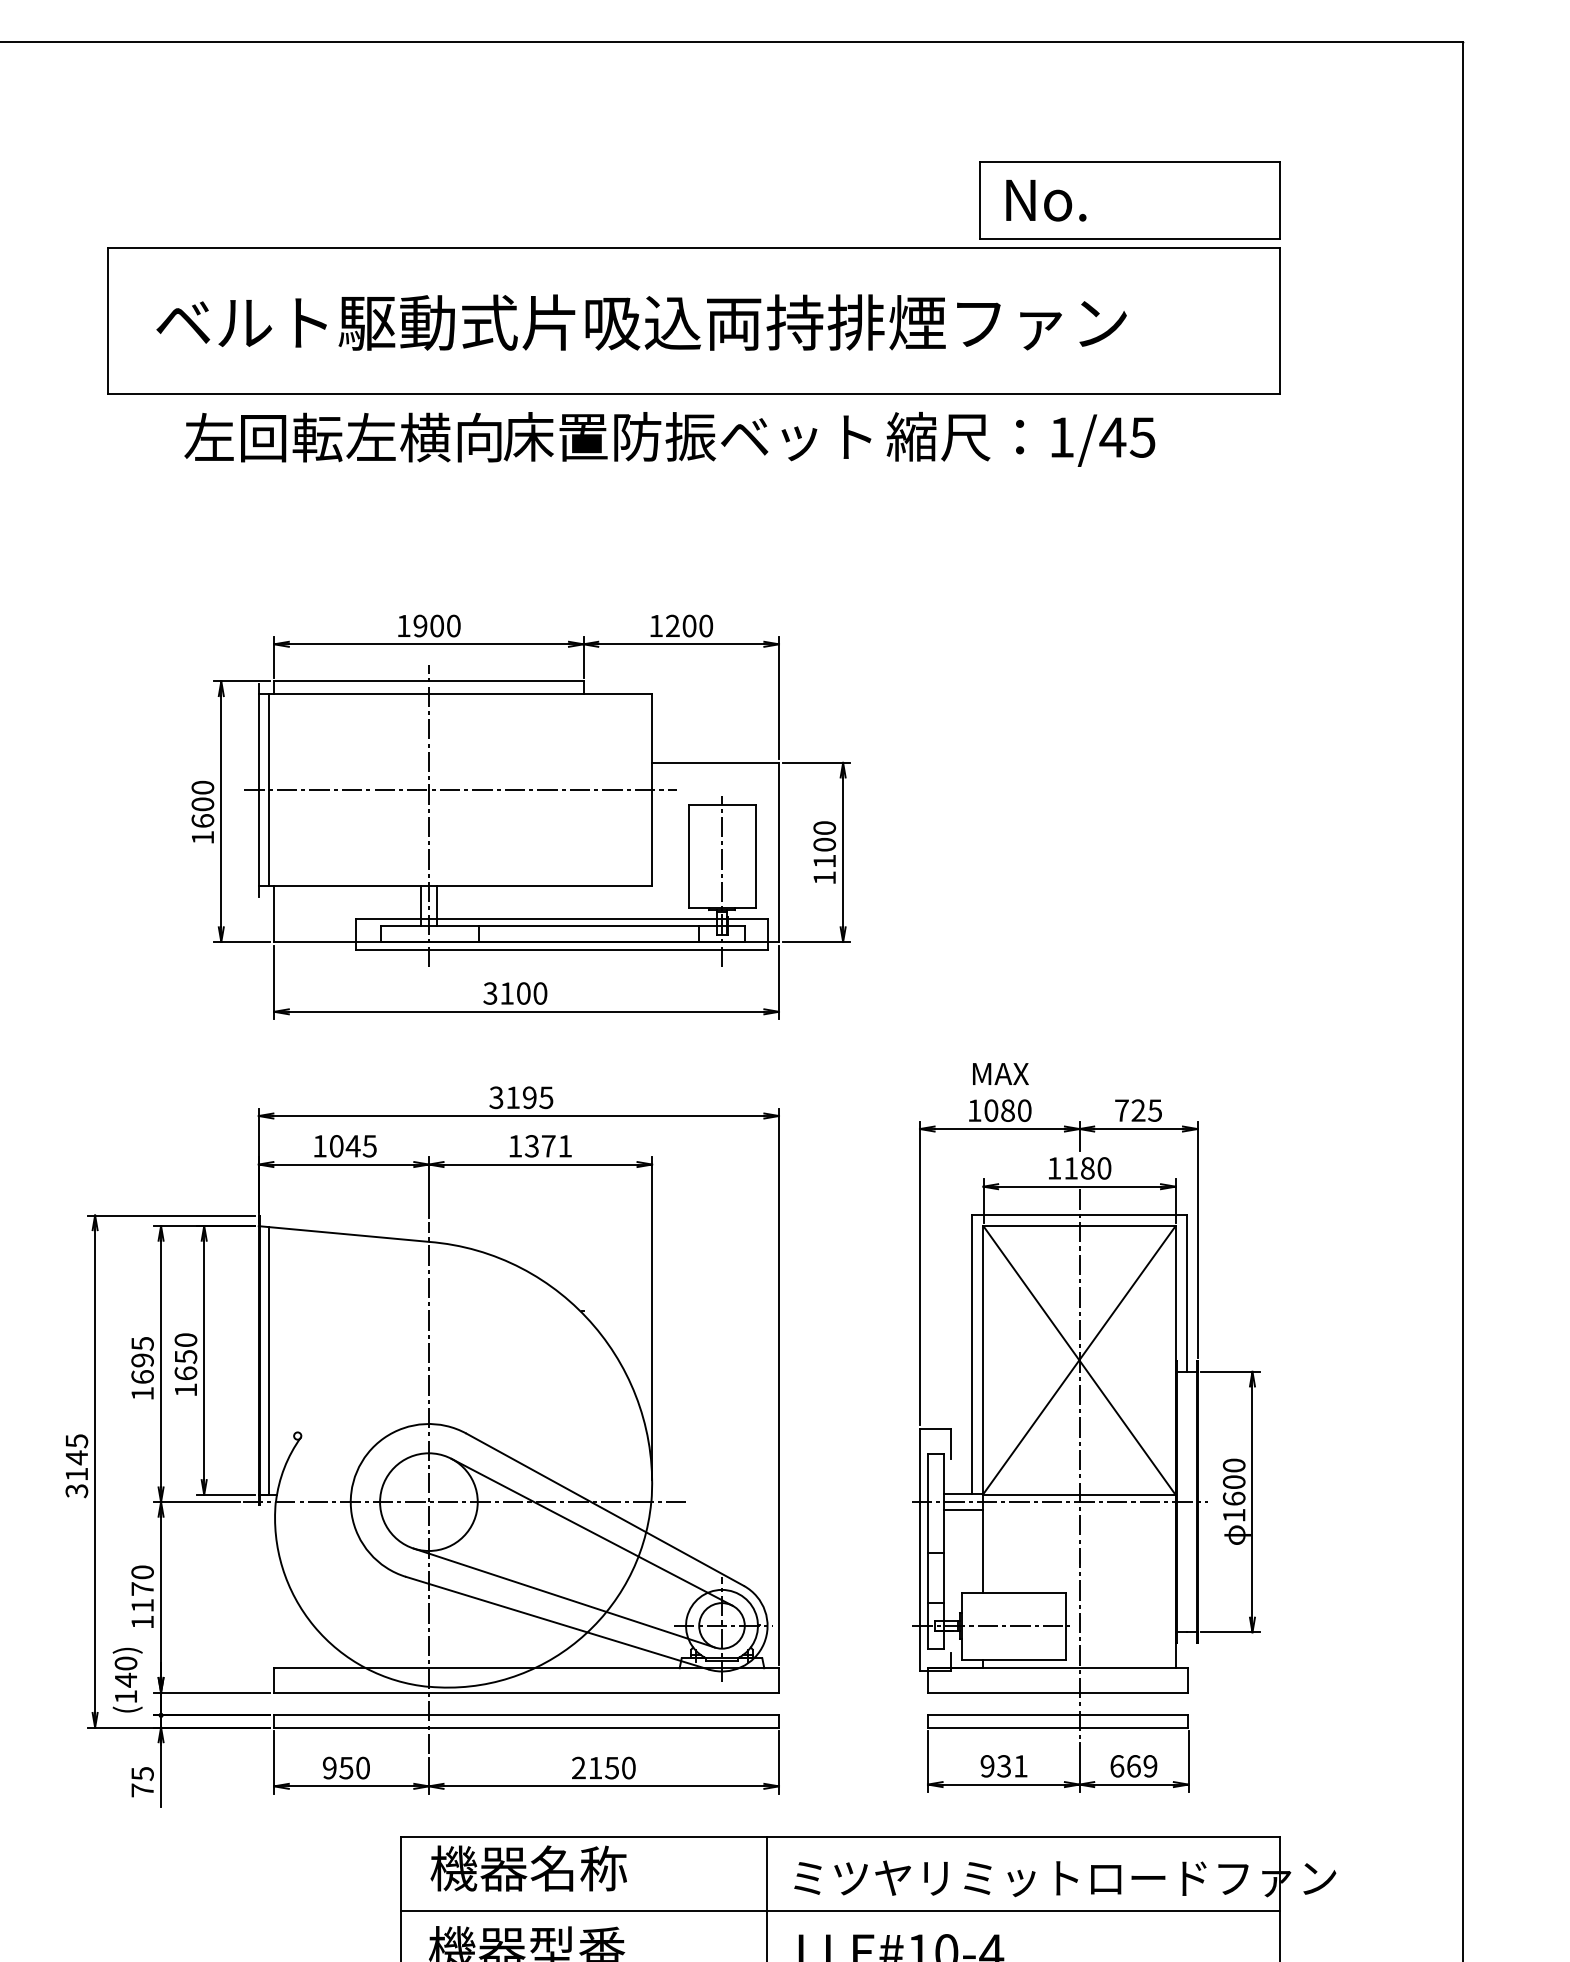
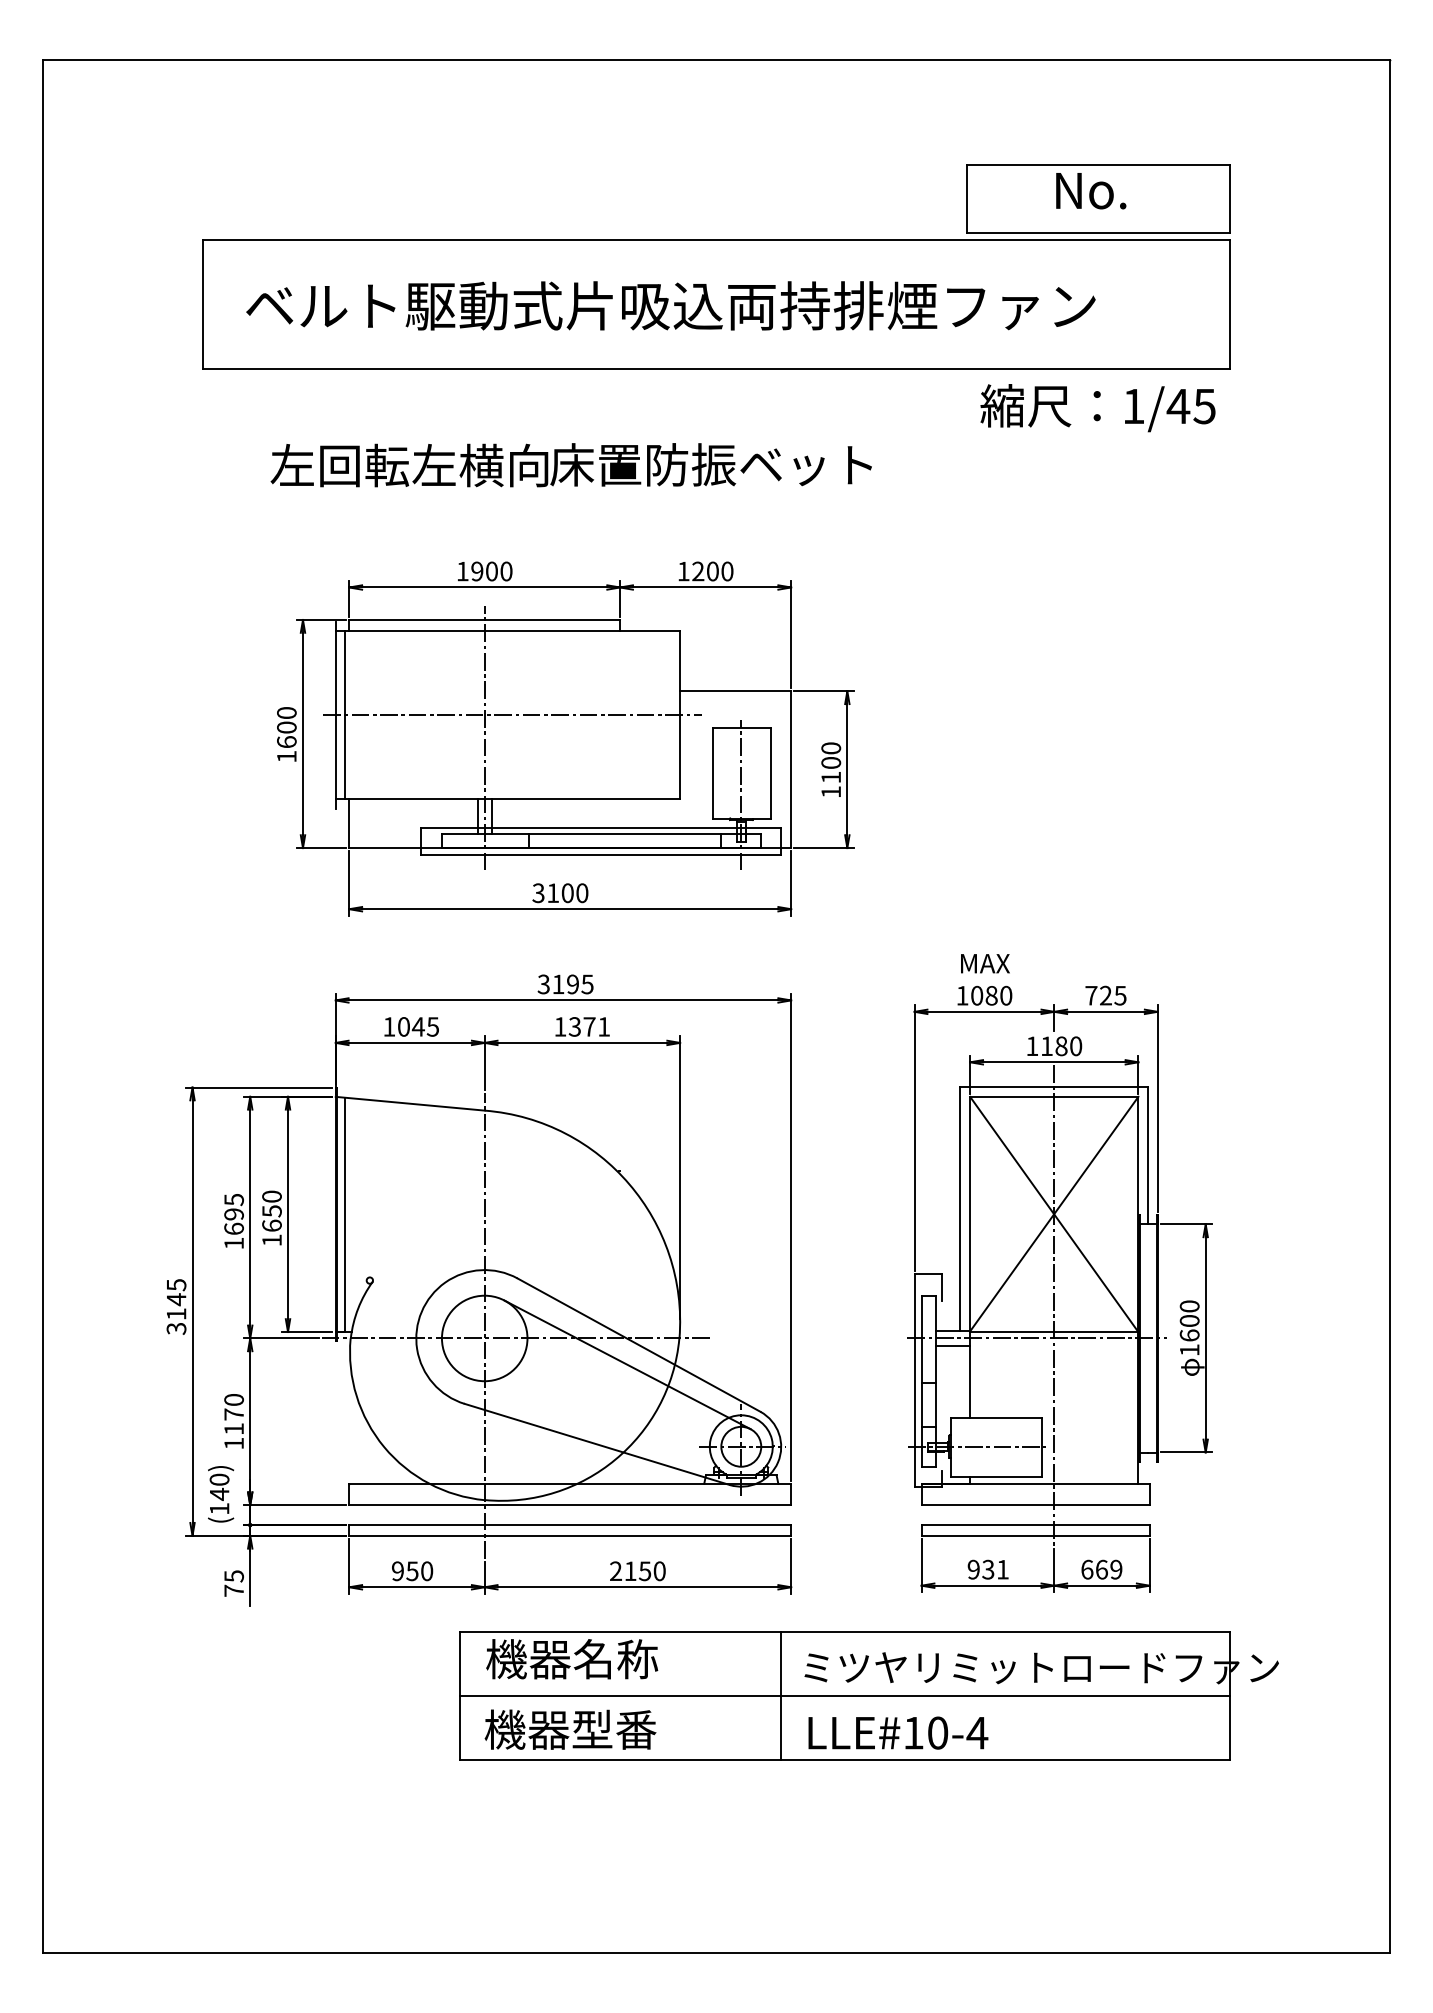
text: (1046, 201) -> (1091, 191), moved
text: (526, 437) -> (570, 465), moved
text: (1020, 439) -> (1097, 408), moved
line: (564, 1598) -> (603, 1422), removed

